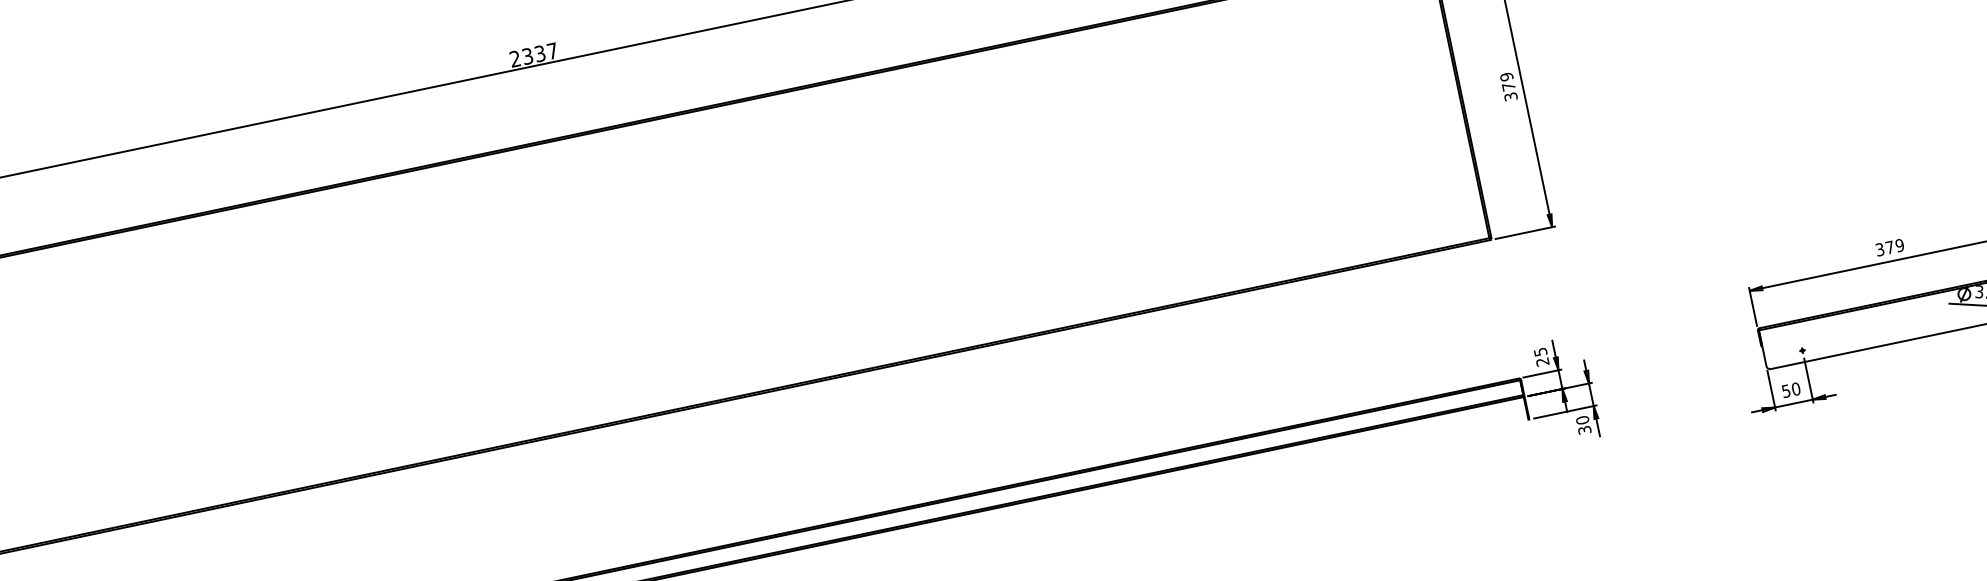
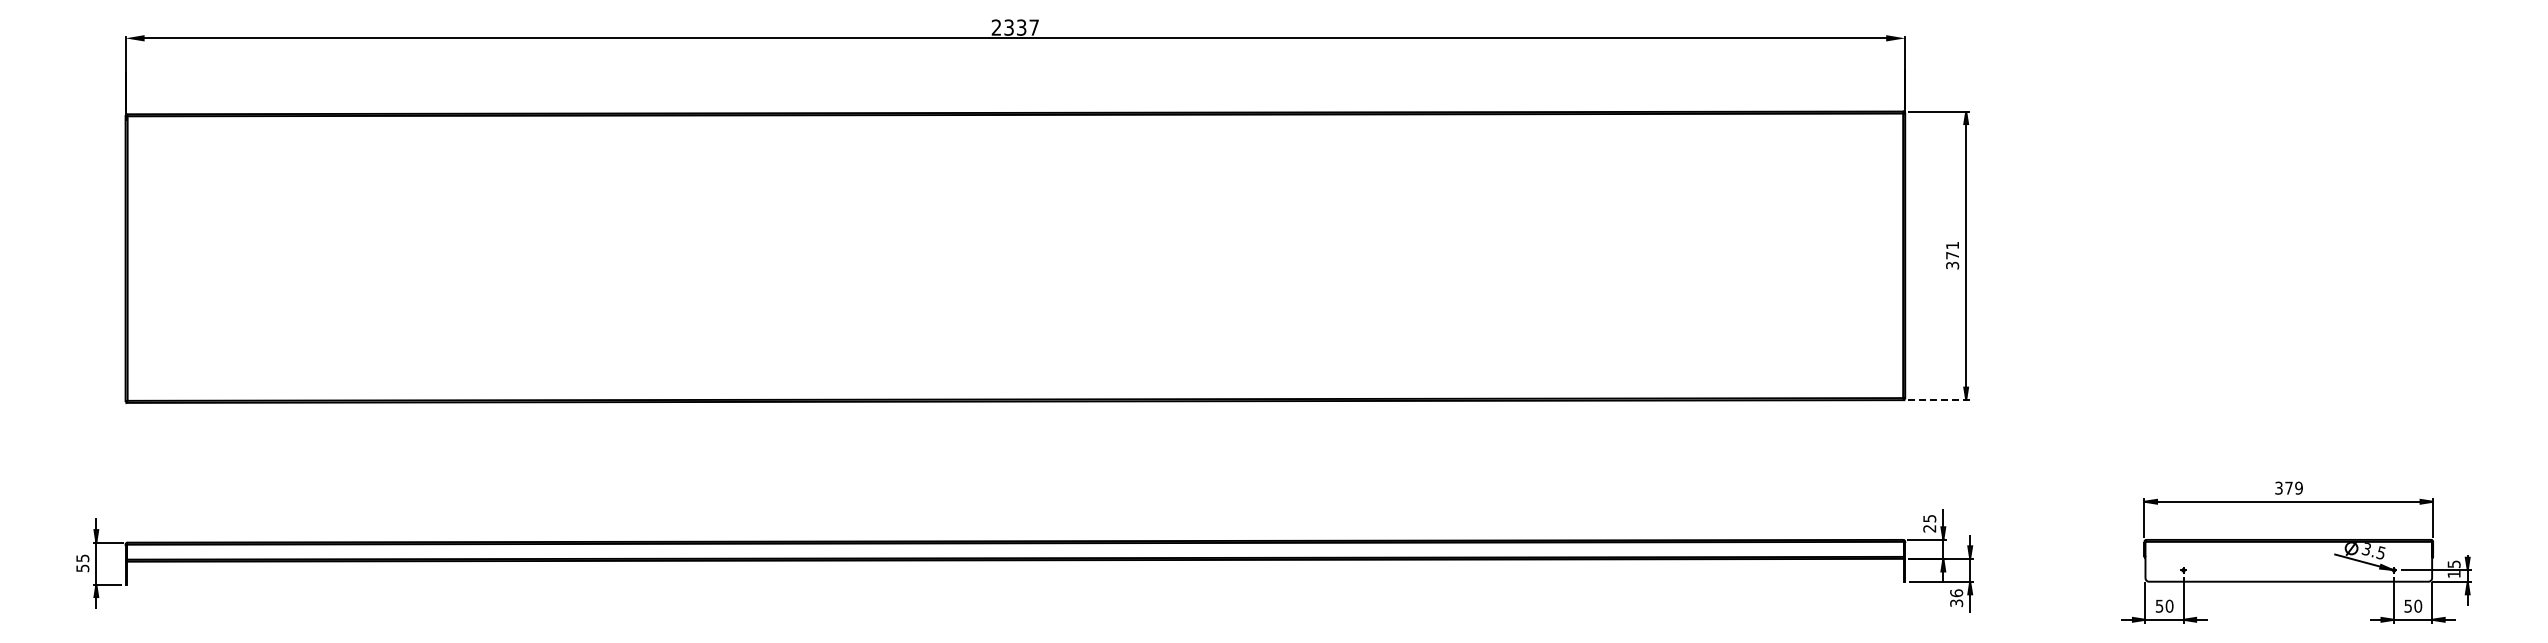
text: (1506, 76) -> (1952, 245), 379 -> 371
line: (1525, 233) -> (1939, 400), solid -> dashed
text: (1582, 419) -> (1956, 592), 30 -> 36

